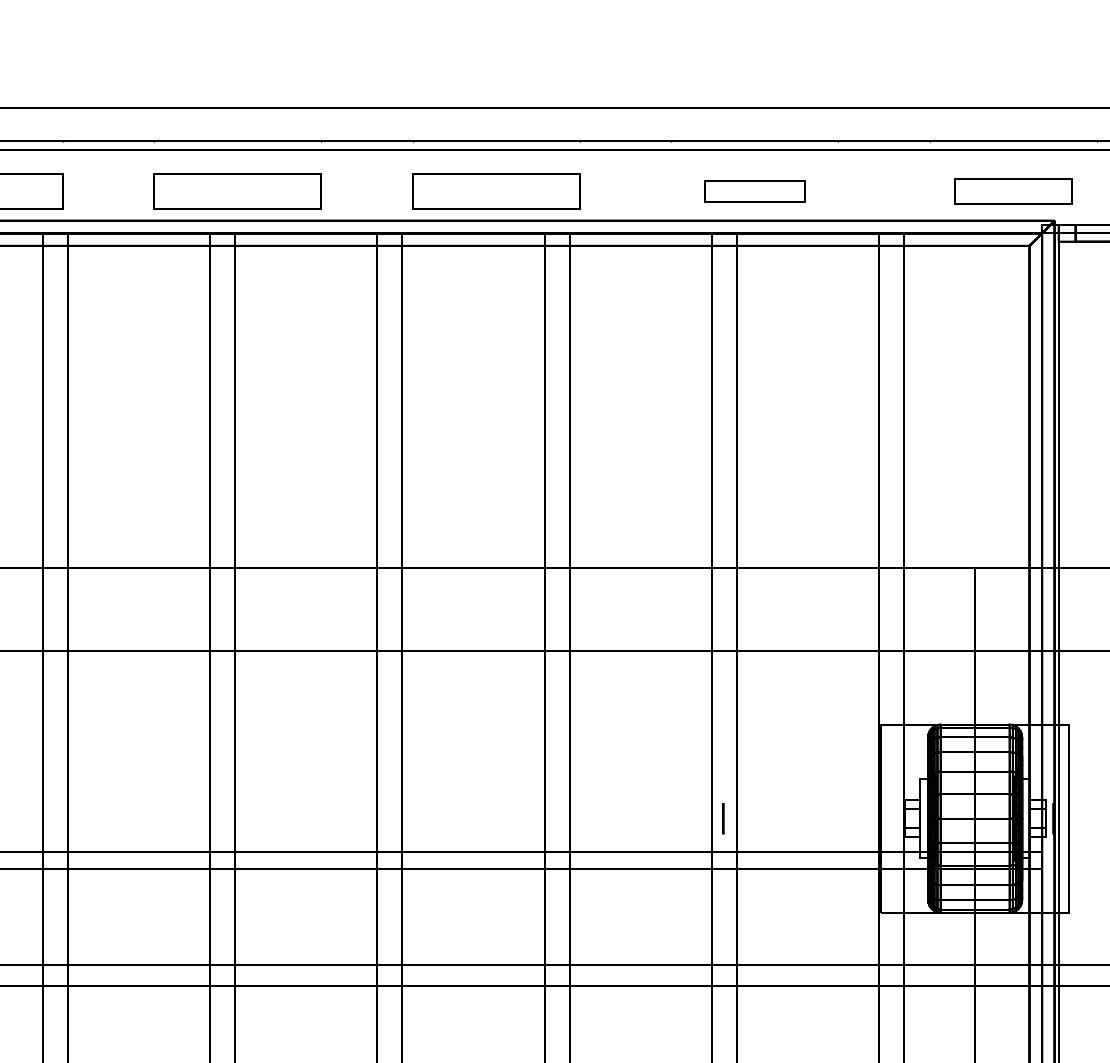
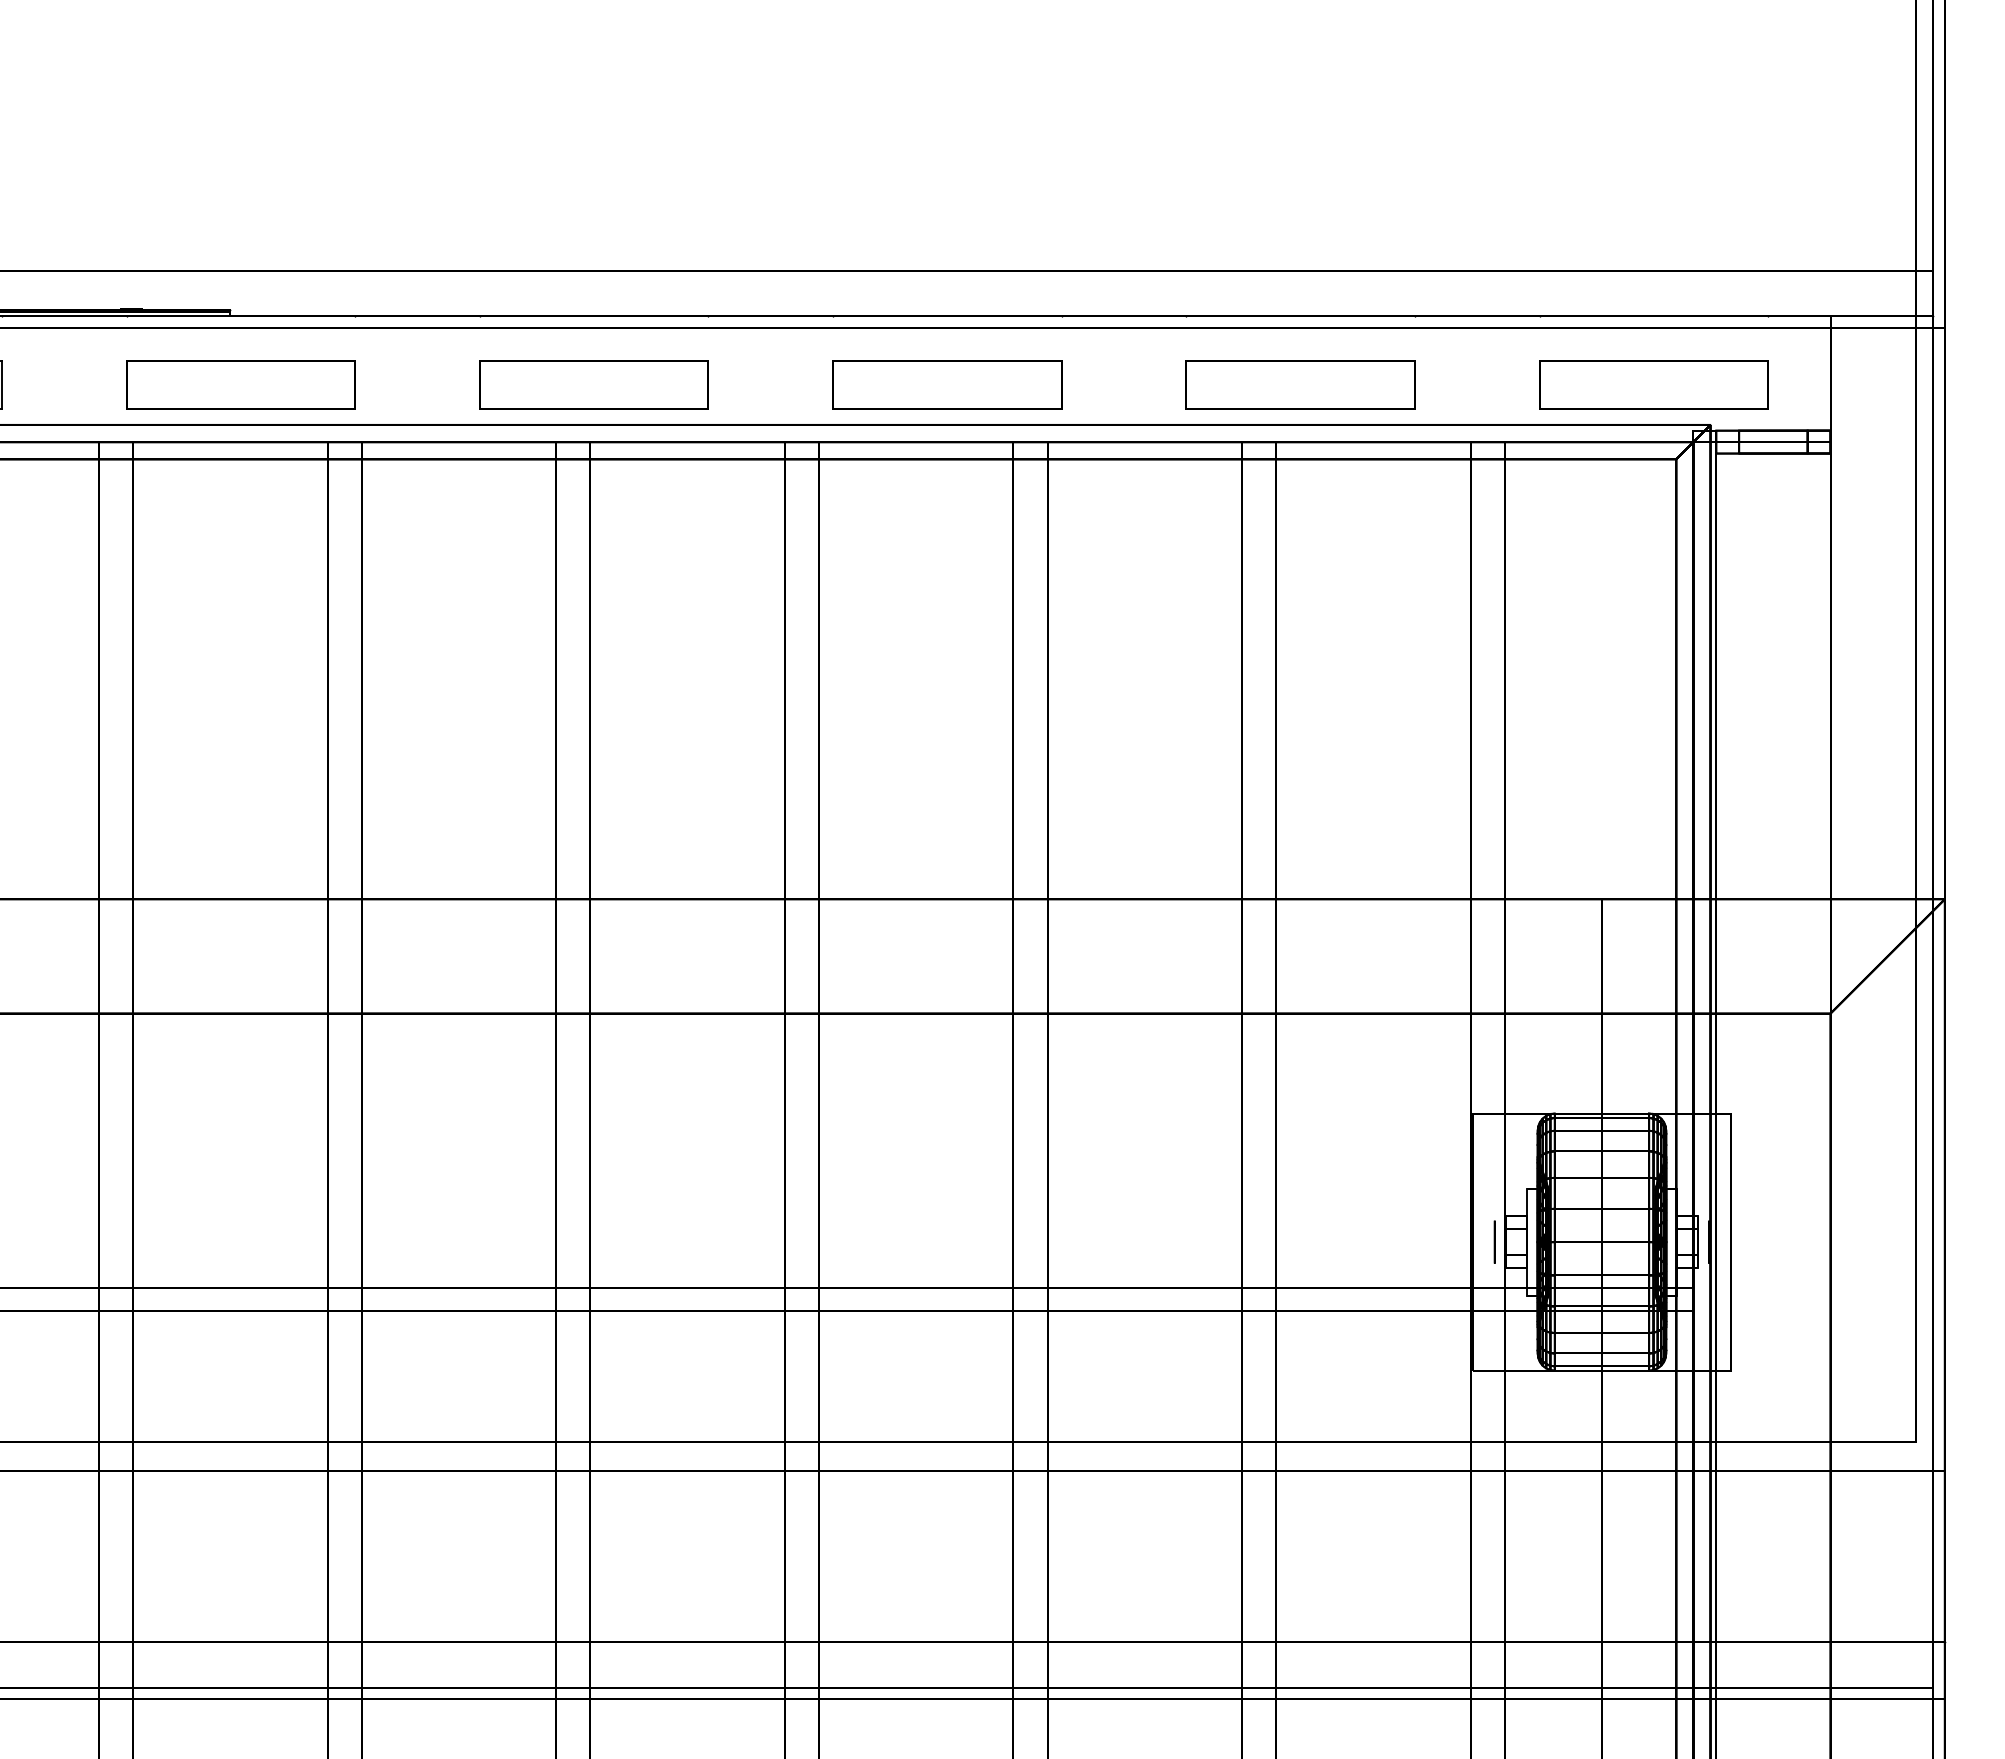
part: (754, 191) -> (1300, 384), size x1.67
part: (1012, 191) -> (1653, 384), size x1.43
circle: (723, 818) -> (1494, 1241), moved

